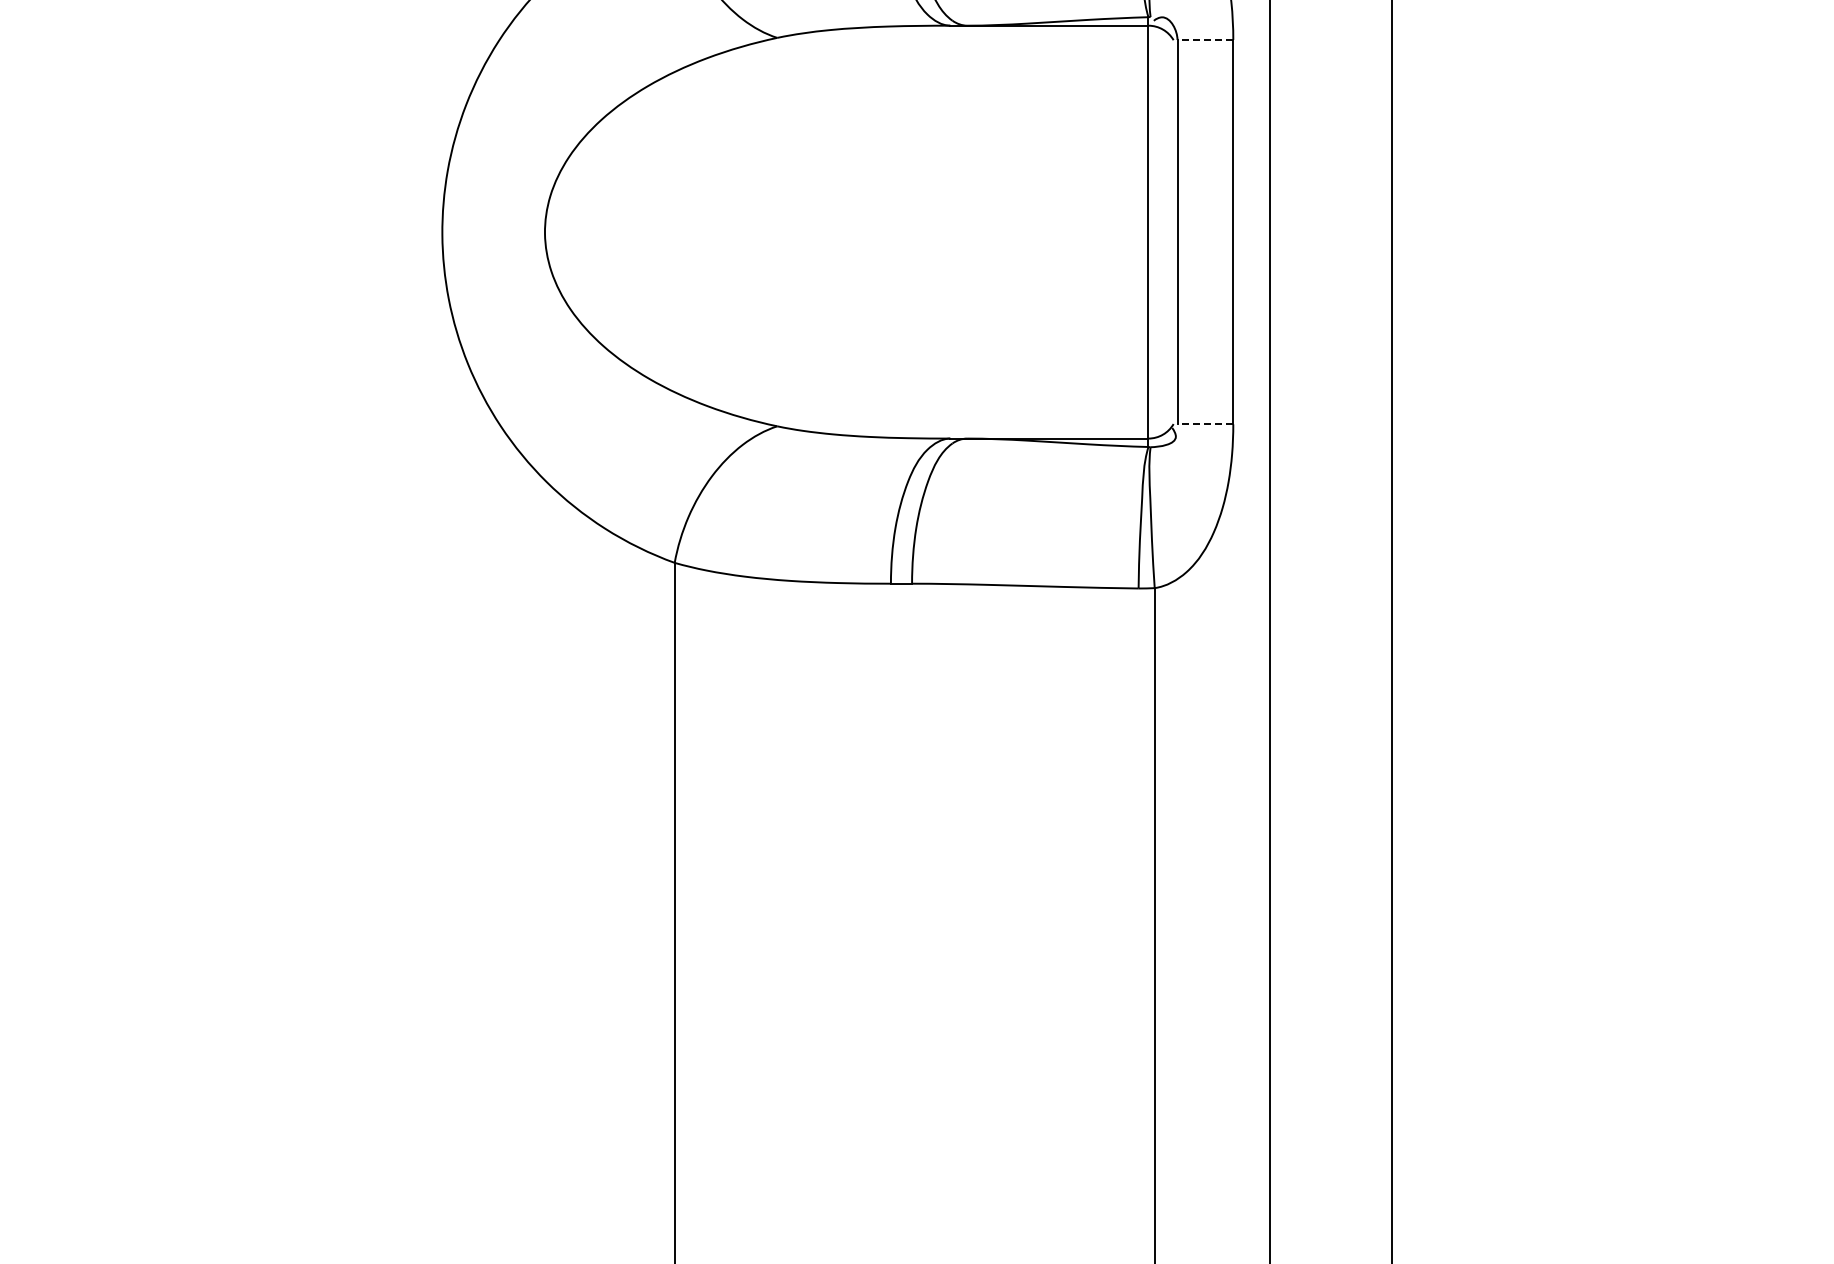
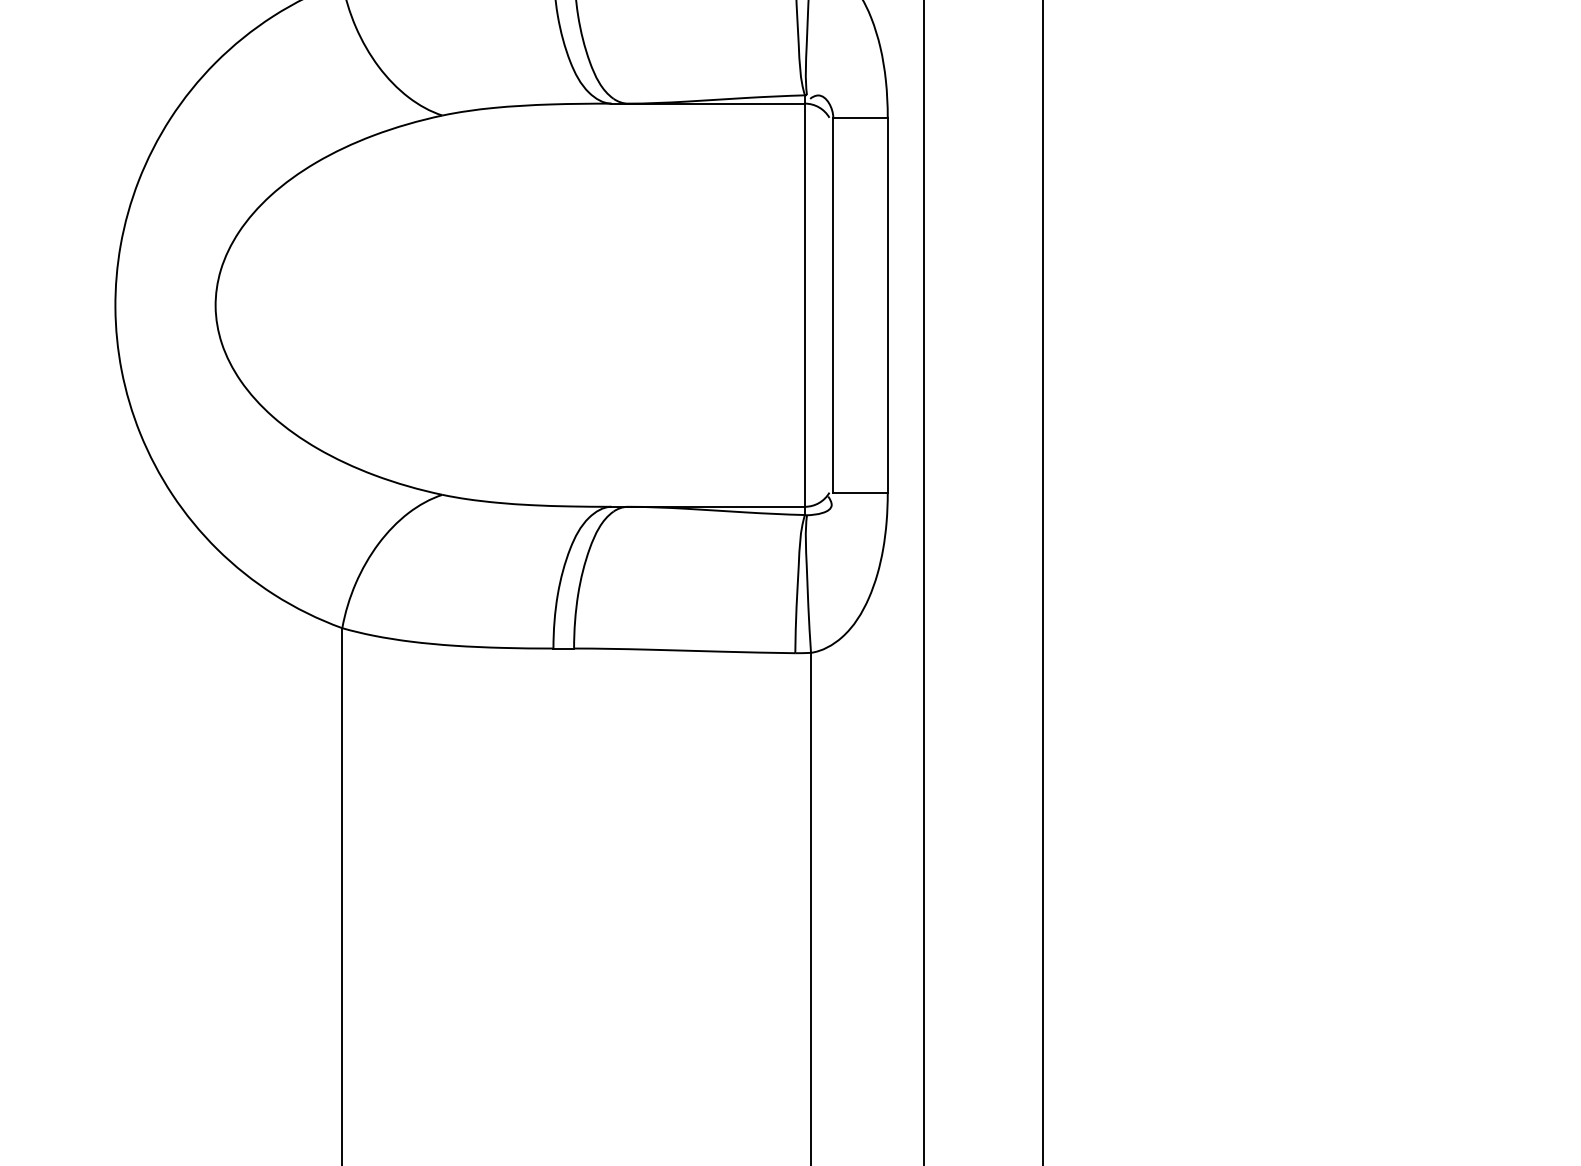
line: (1205, 39) -> (860, 117), dashed -> solid
line: (1205, 424) -> (860, 493), dashed -> solid

